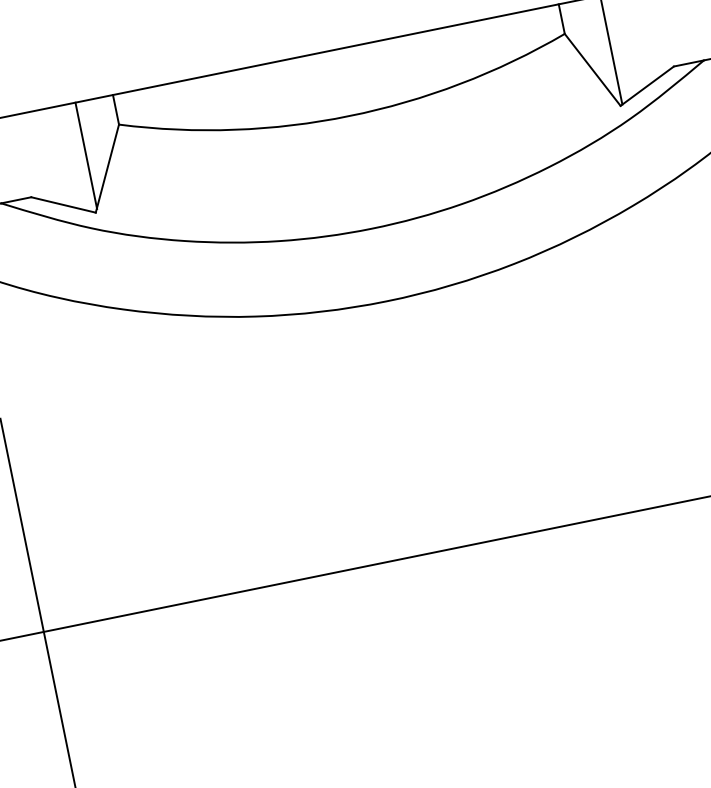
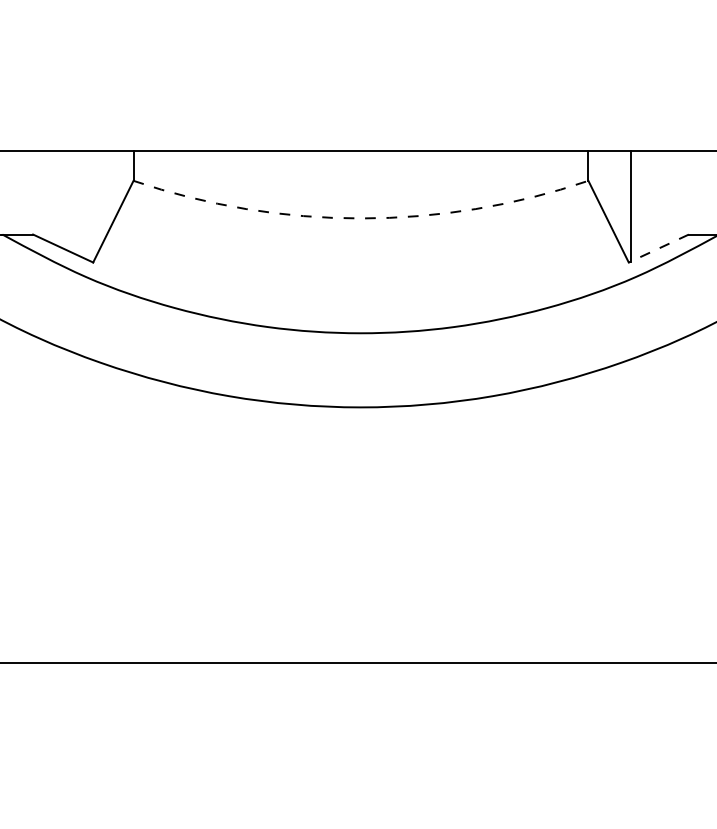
line: (646, 86) -> (658, 248), solid -> dashed
arc: (348, 116) -> (360, 218), solid -> dashed
line: (86, 155) -> (95, 204), removed

